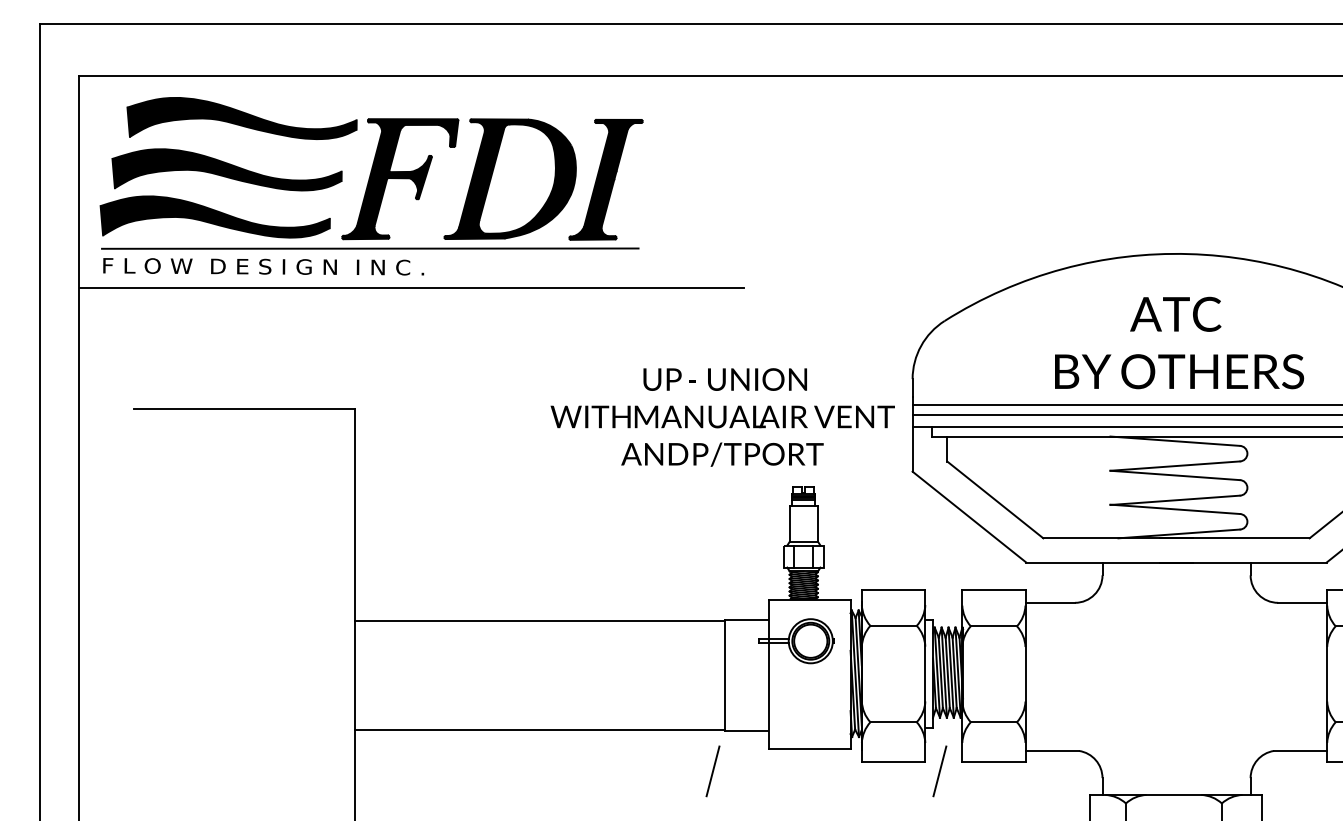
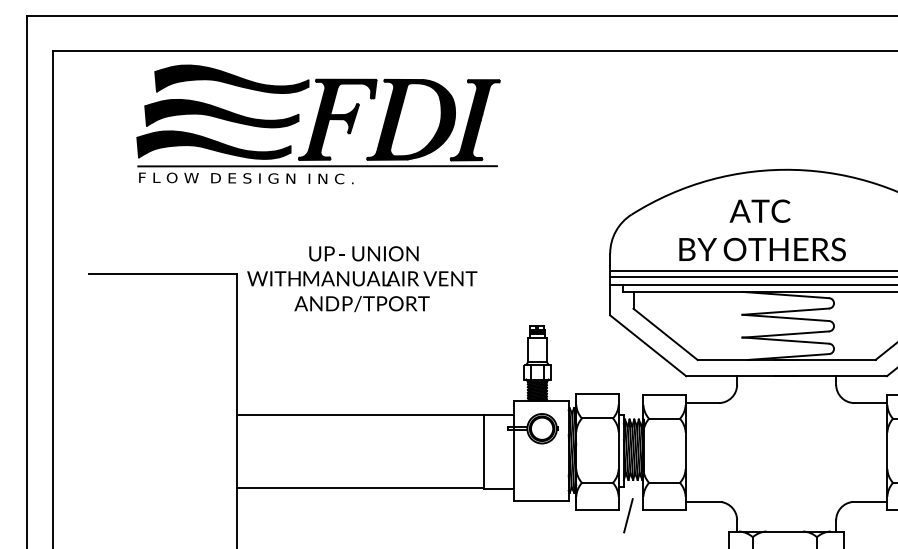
part: (371, 186) -> (318, 124), moved
line: (411, 287) -> (275, 192), removed
text: (1179, 343) -> (762, 230), moved
text: (723, 417) -> (362, 279), moved
line: (712, 770) -> (476, 515), removed

